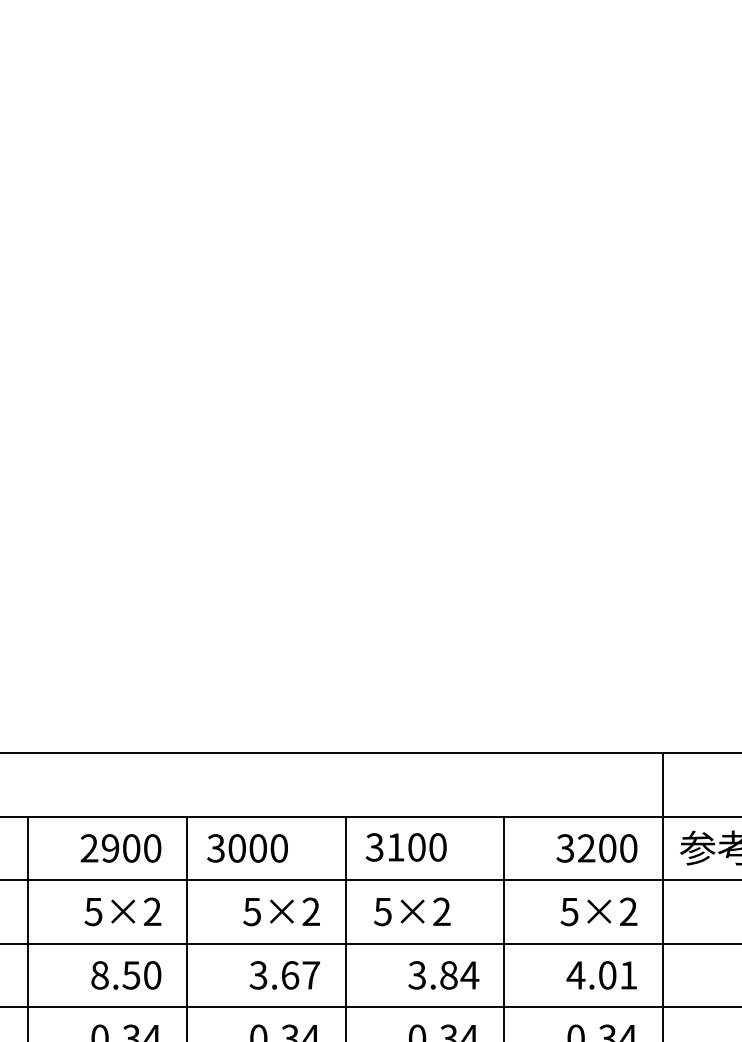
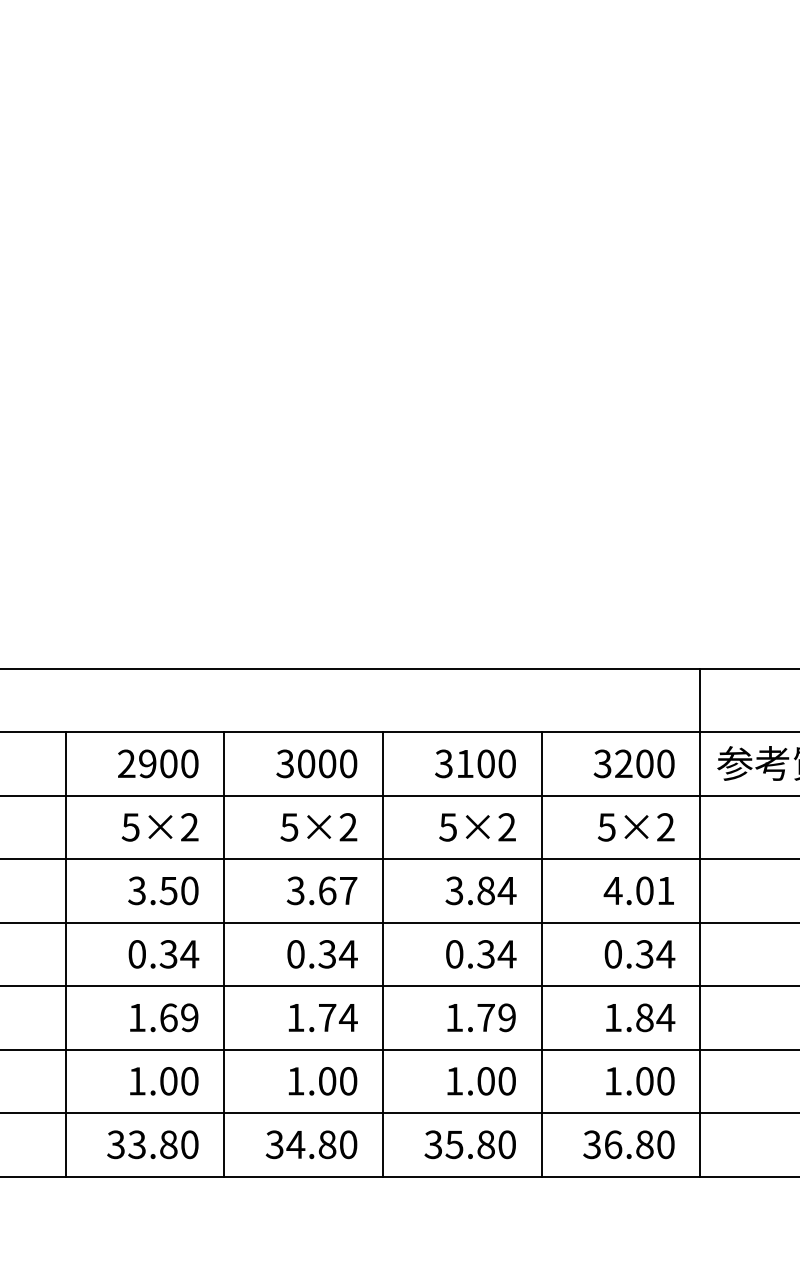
text: (406, 847) -> (475, 763), moved
text: (247, 848) -> (316, 763), moved
text: (412, 912) -> (477, 827), moved
text: (99, 975) -> (136, 890), 8.50 -> 3.50

